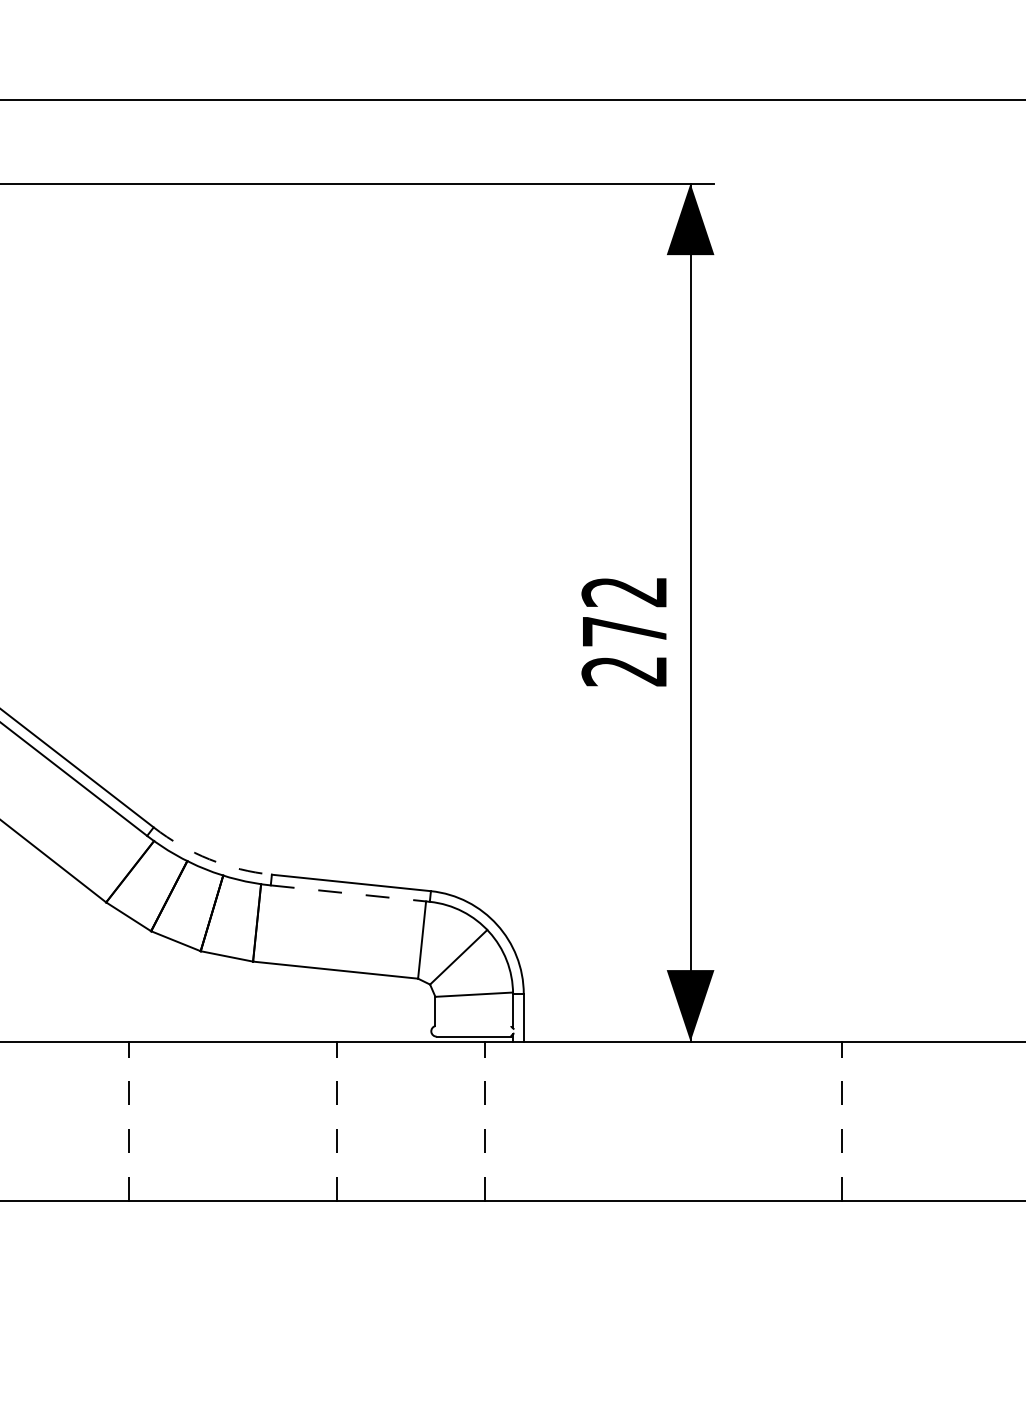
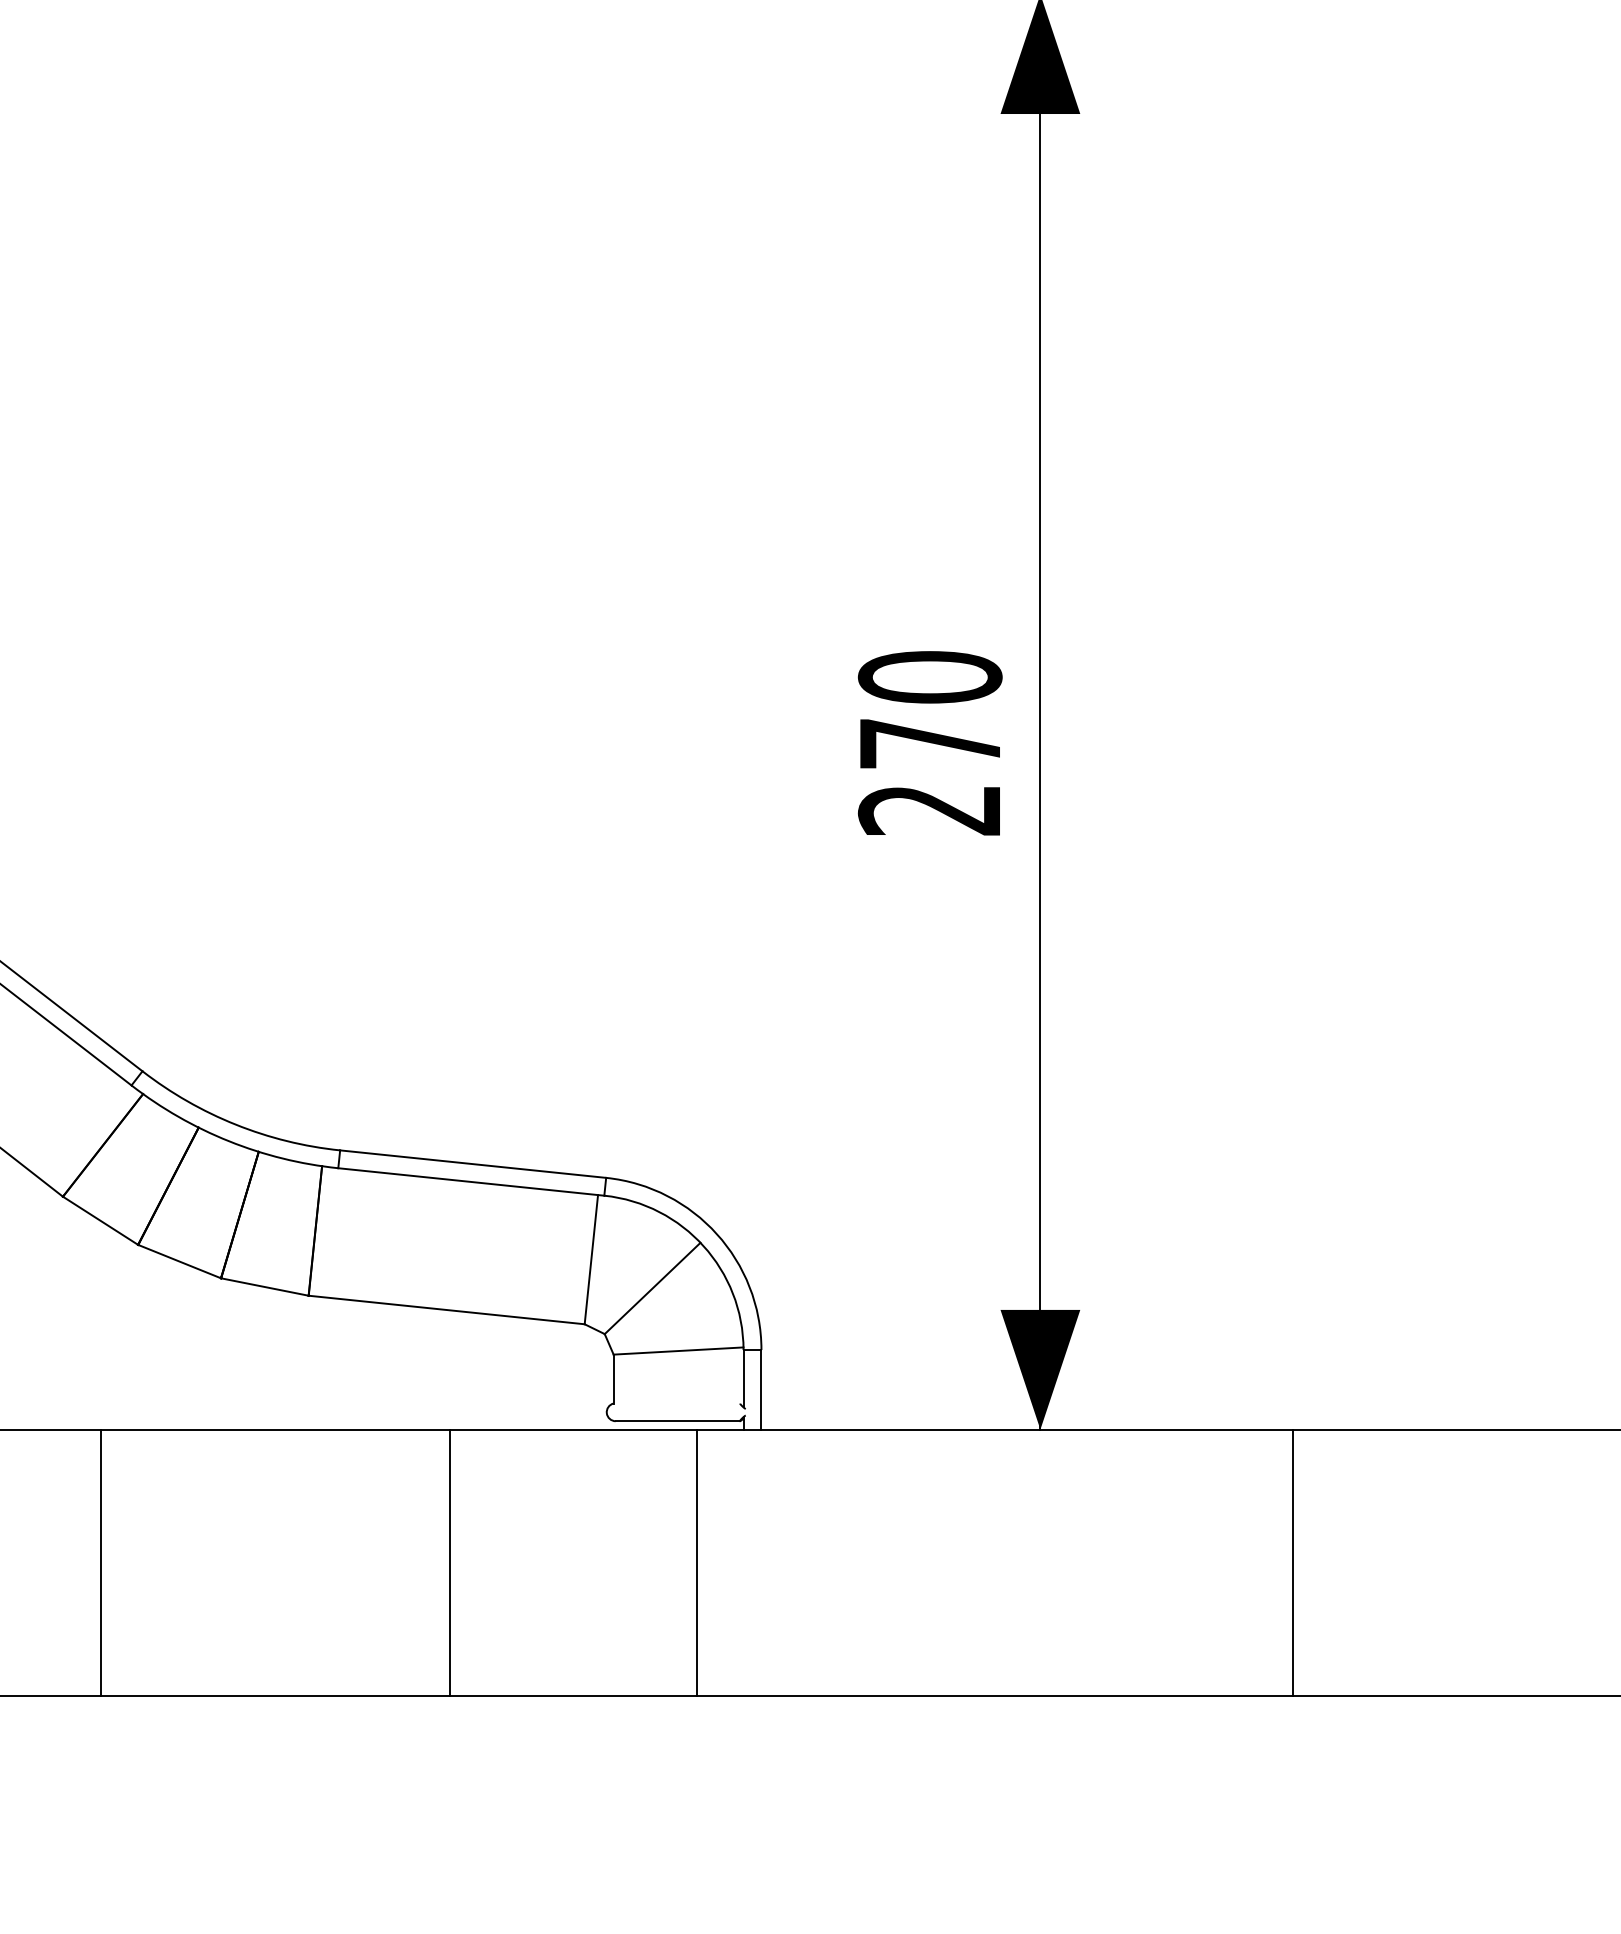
text: (624, 591) -> (929, 676), 272 -> 270
arc: (209, 859) -> (235, 1124), dashed -> solid
line: (350, 893) -> (471, 1181), dashed -> solid
line: (128, 1121) -> (100, 1563), dashed -> solid
line: (337, 1121) -> (449, 1563), dashed -> solid
line: (485, 1121) -> (697, 1563), dashed -> solid
line: (841, 1121) -> (1292, 1563), dashed -> solid

